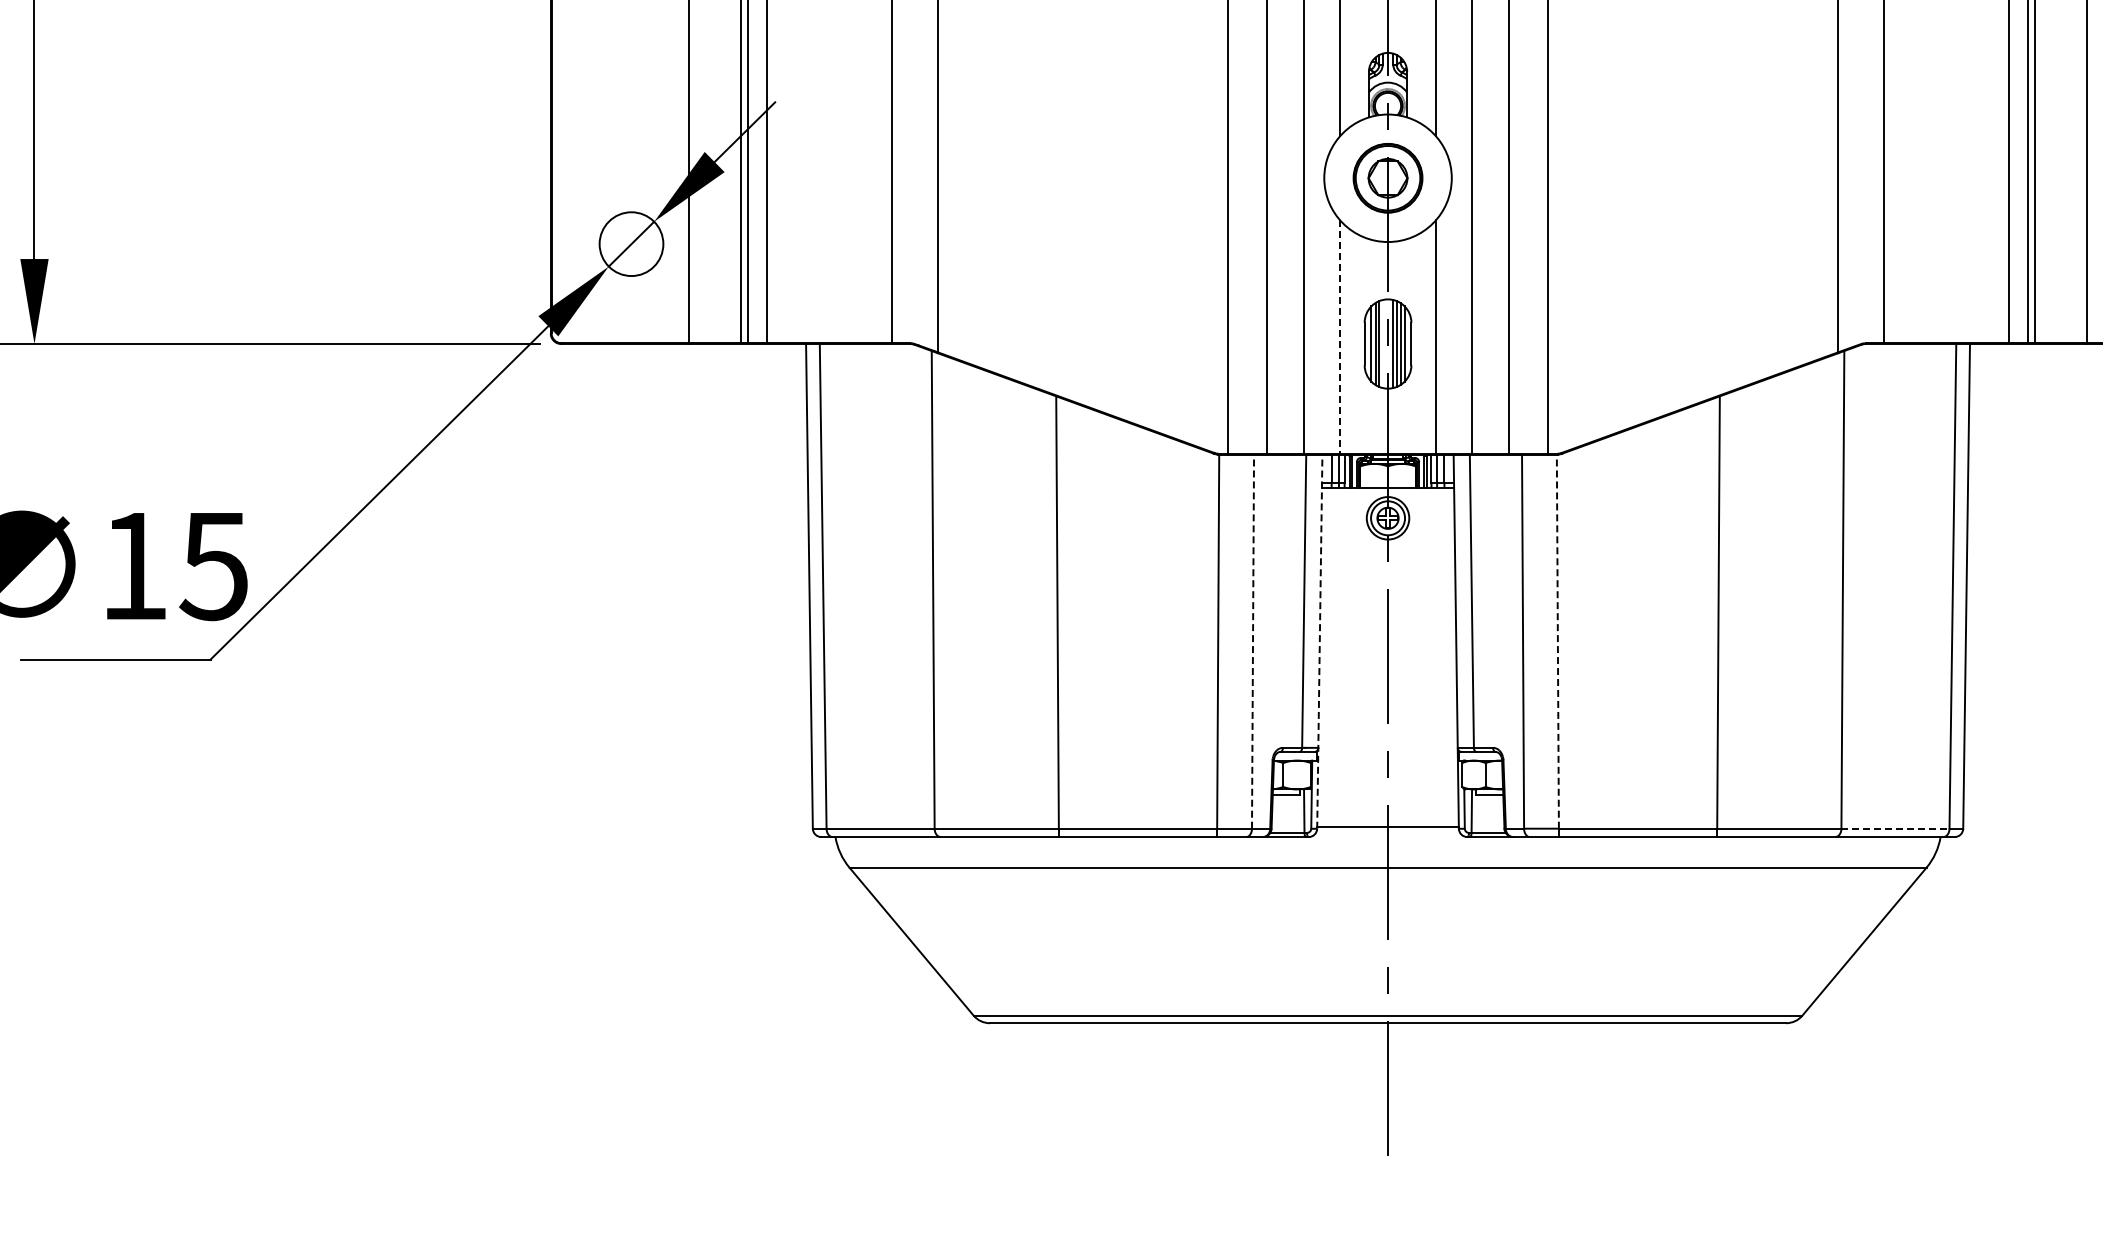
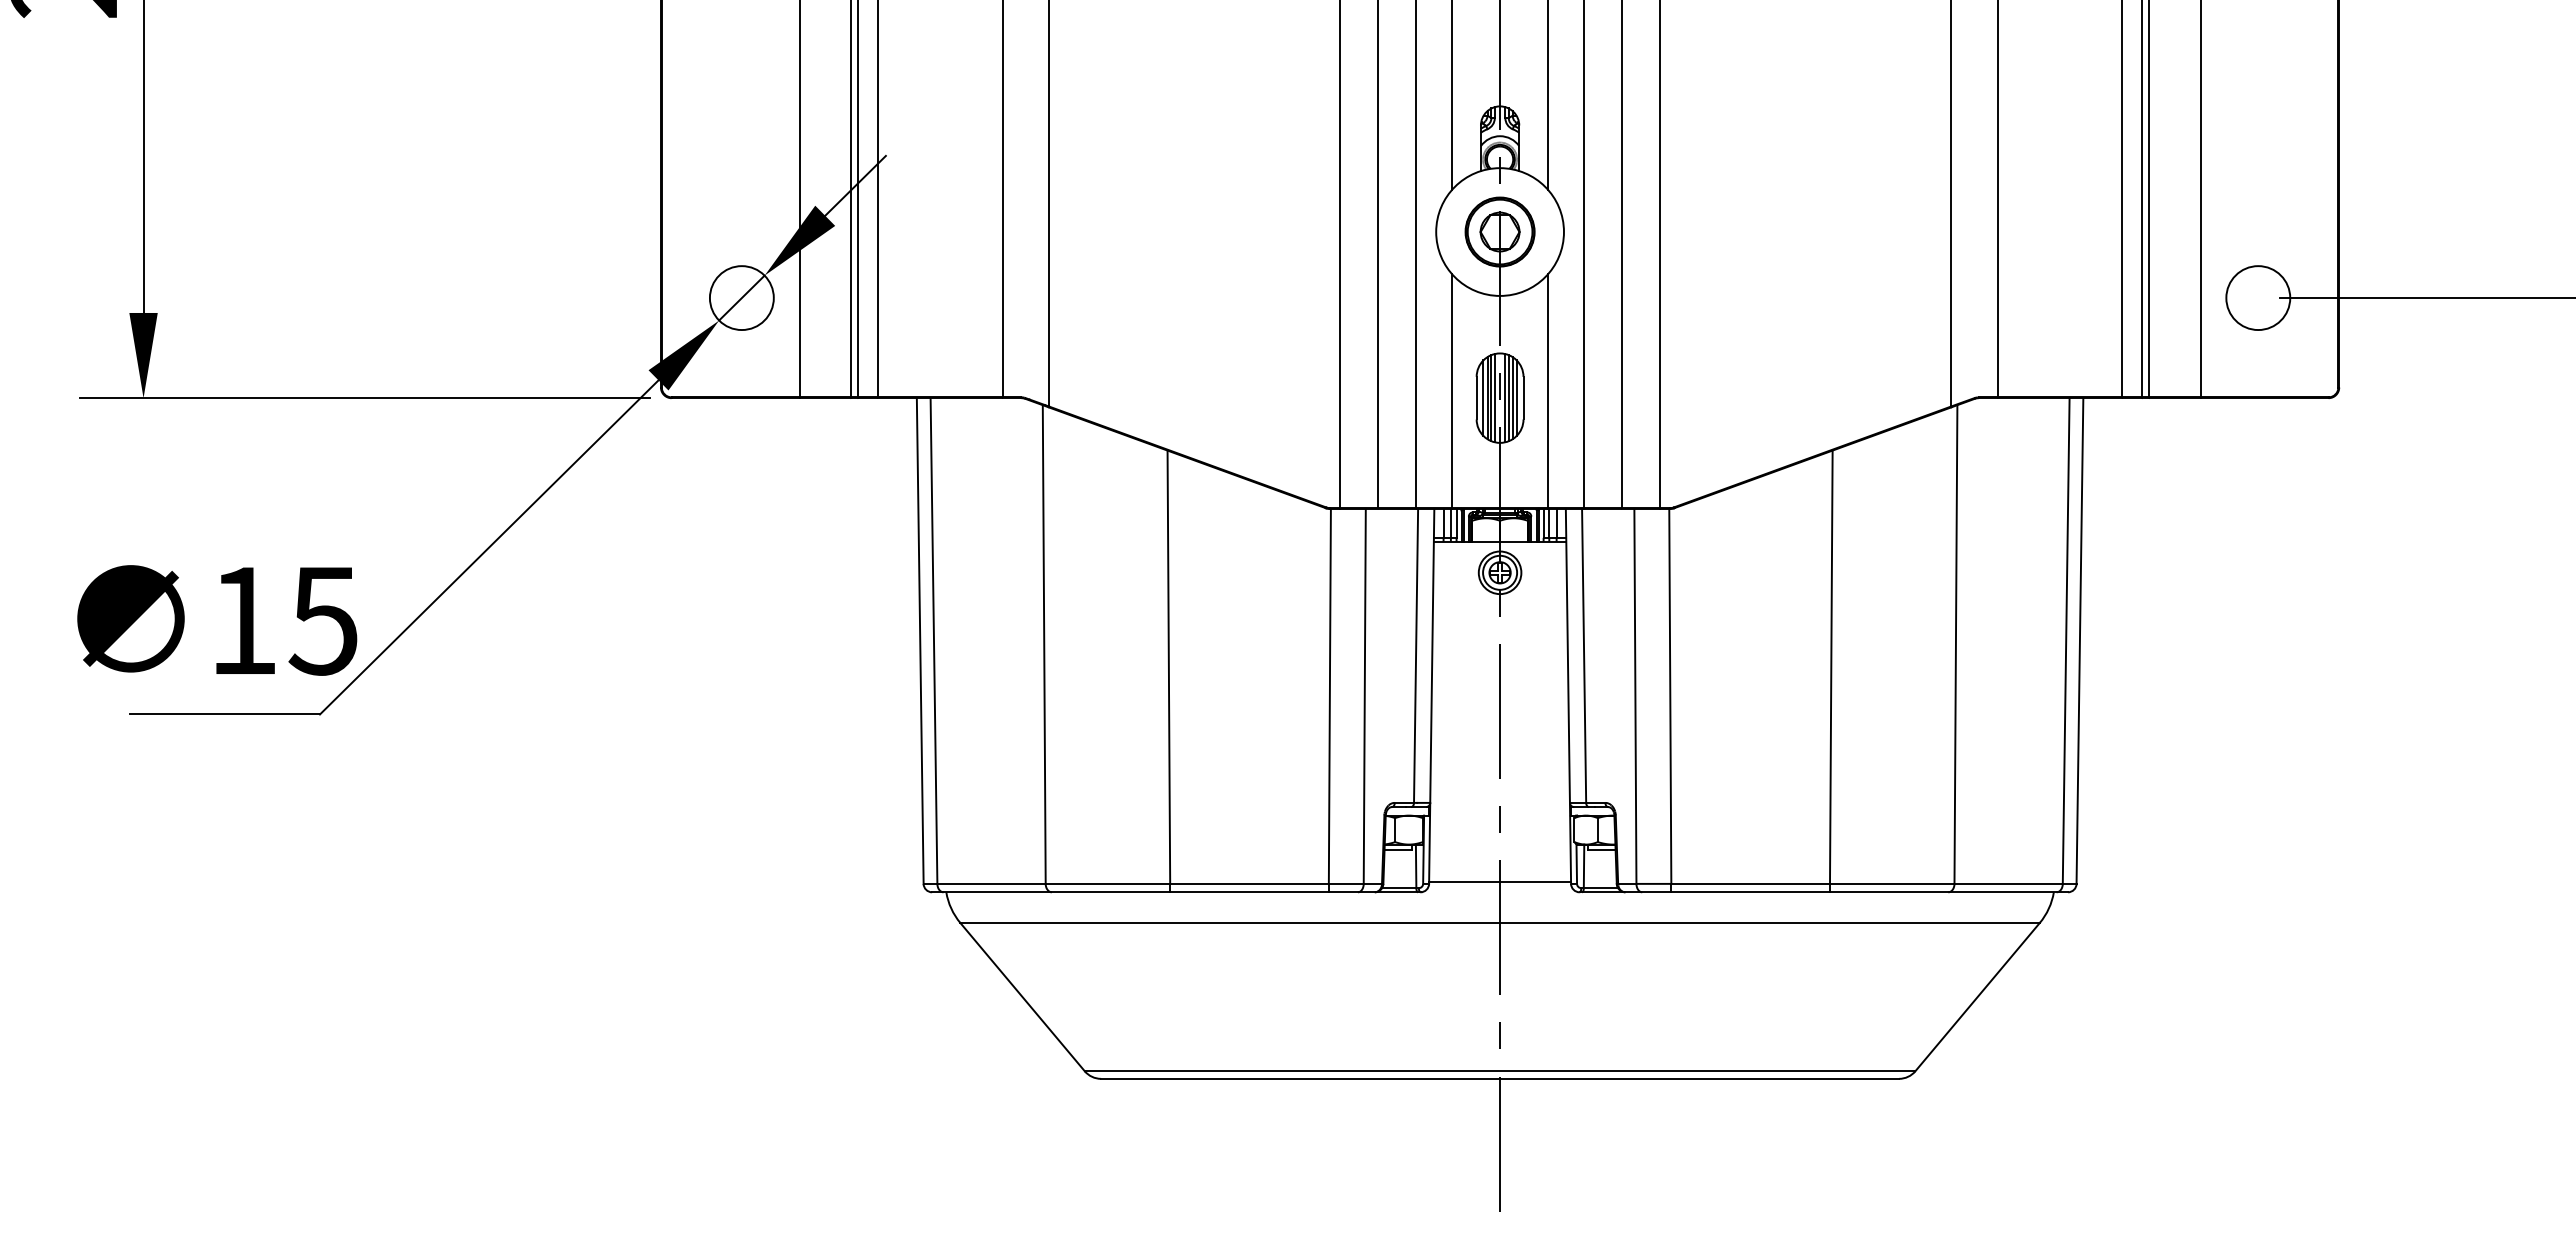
line: (1339, 337) -> (1451, 391), dashed -> solid
line: (1382, 344) -> (1494, 398), added
line: (1252, 640) -> (1364, 695), dashed -> solid
line: (1319, 640) -> (1431, 695), dashed -> solid
line: (1558, 640) -> (1670, 695), dashed -> solid
line: (1896, 828) -> (2009, 883), dashed -> solid

